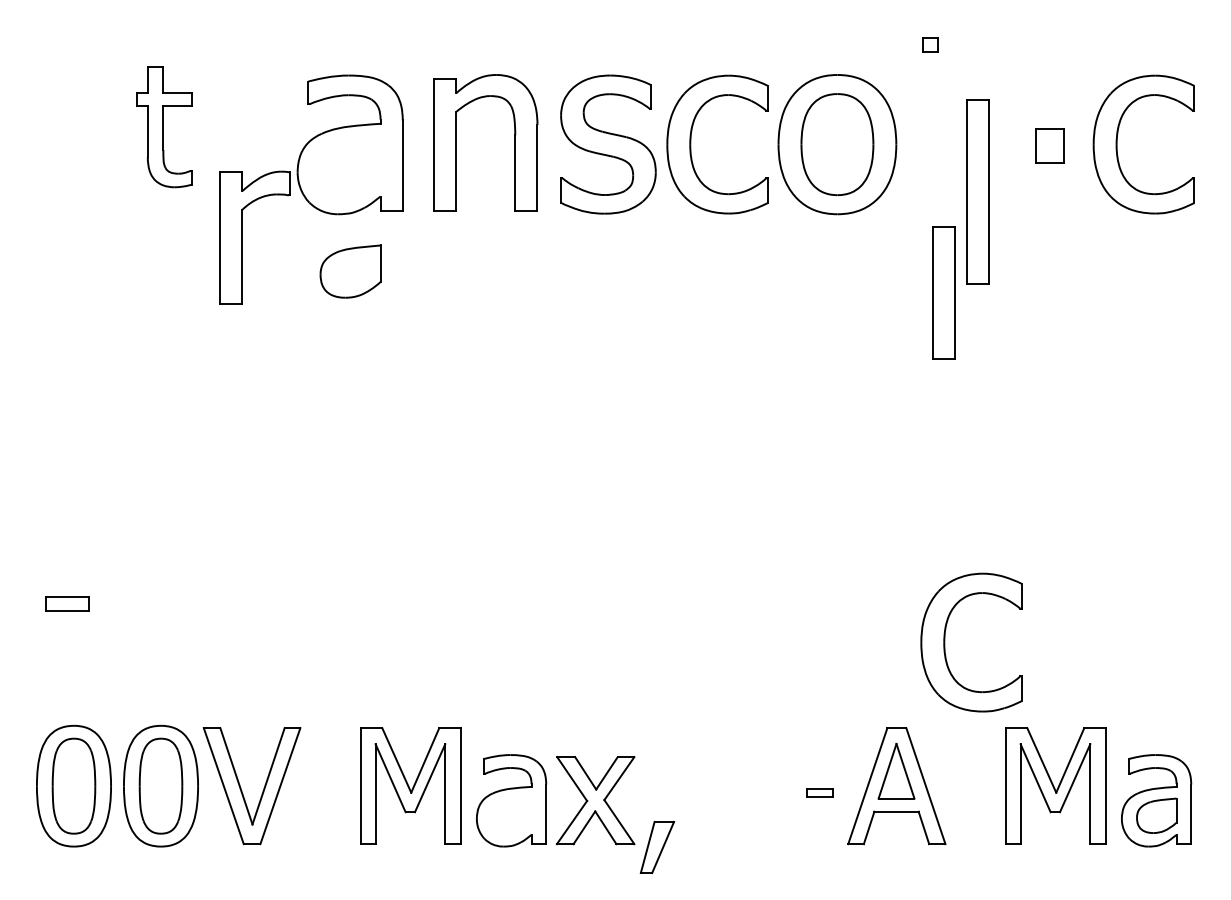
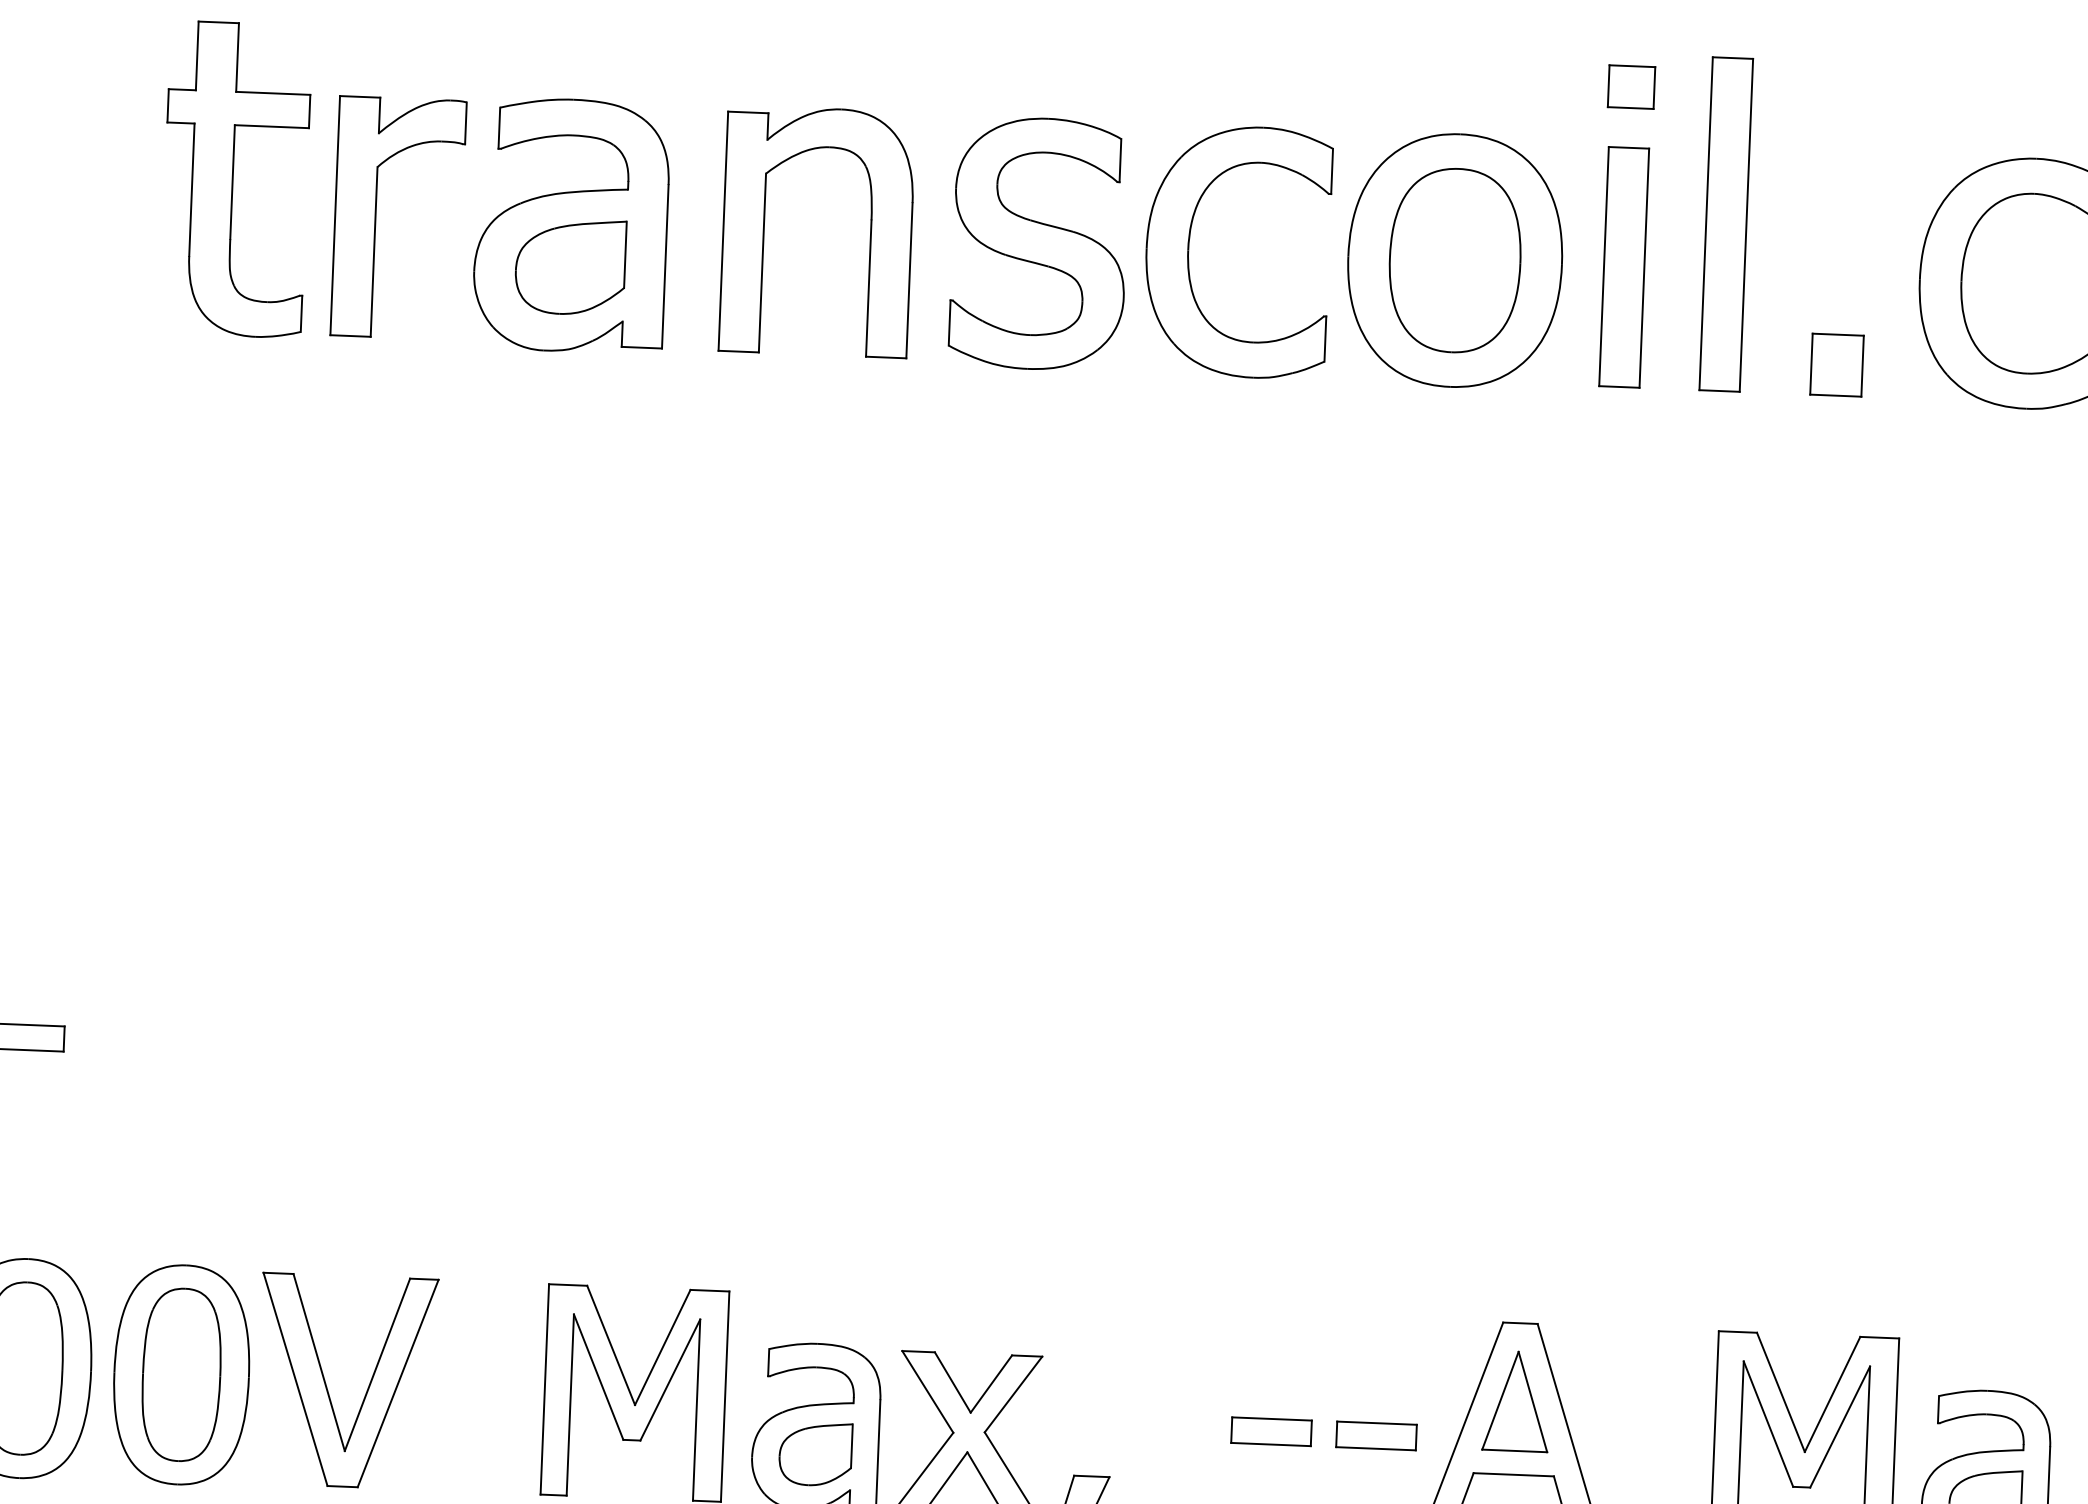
part: (930, 45) -> (1631, 87), size x1.67
part: (164, 126) -> (236, 178), size x1.43
part: (1049, 145) -> (1836, 364), moved
part: (977, 191) -> (1725, 224), moved
part: (242, 237) -> (376, 217), moved
part: (350, 271) -> (570, 266), moved
part: (943, 292) -> (1623, 267), moved
part: (945, 642) -> (1614, 1171), removed
part: (761, 792) -> (1270, 1430), added
part: (819, 792) -> (1375, 1434), size x1.67
part: (511, 815) -> (815, 1453), added

